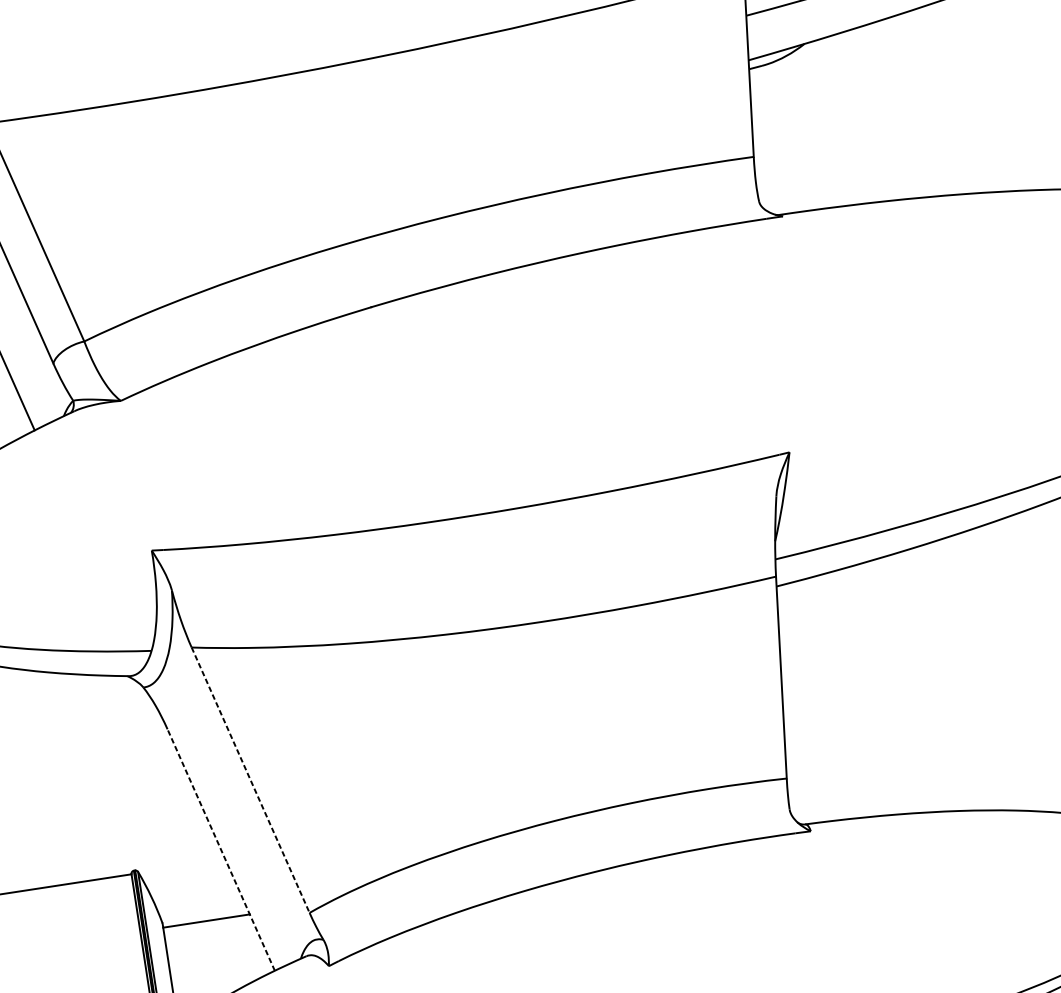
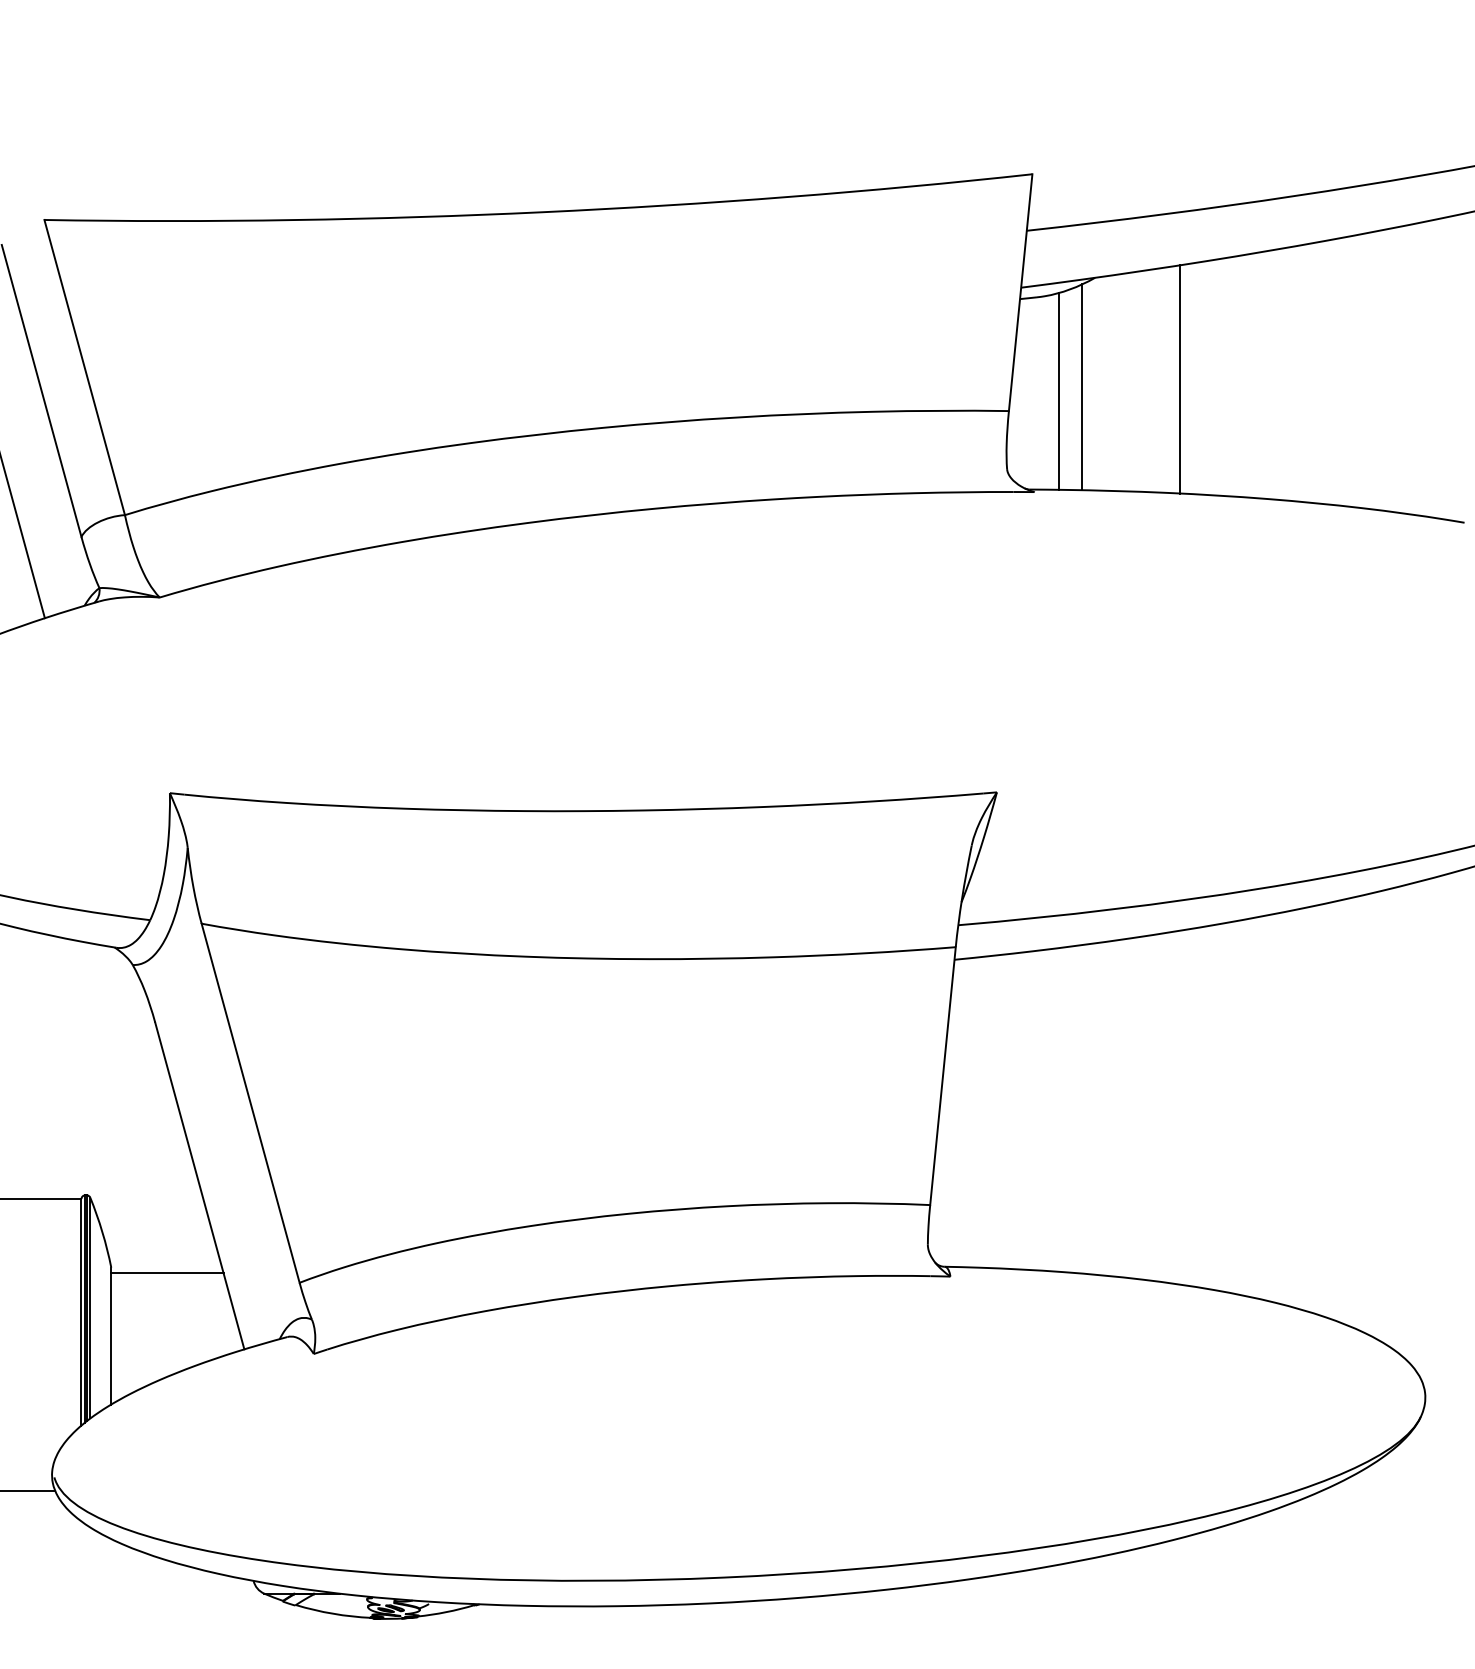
line: (882, 112) -> (1180, 379), added
line: (807, 130) -> (1082, 387), added
line: (790, 135) -> (1059, 391), added
line: (250, 780) -> (250, 1103), dashed -> solid
line: (220, 849) -> (199, 1185), dashed -> solid

